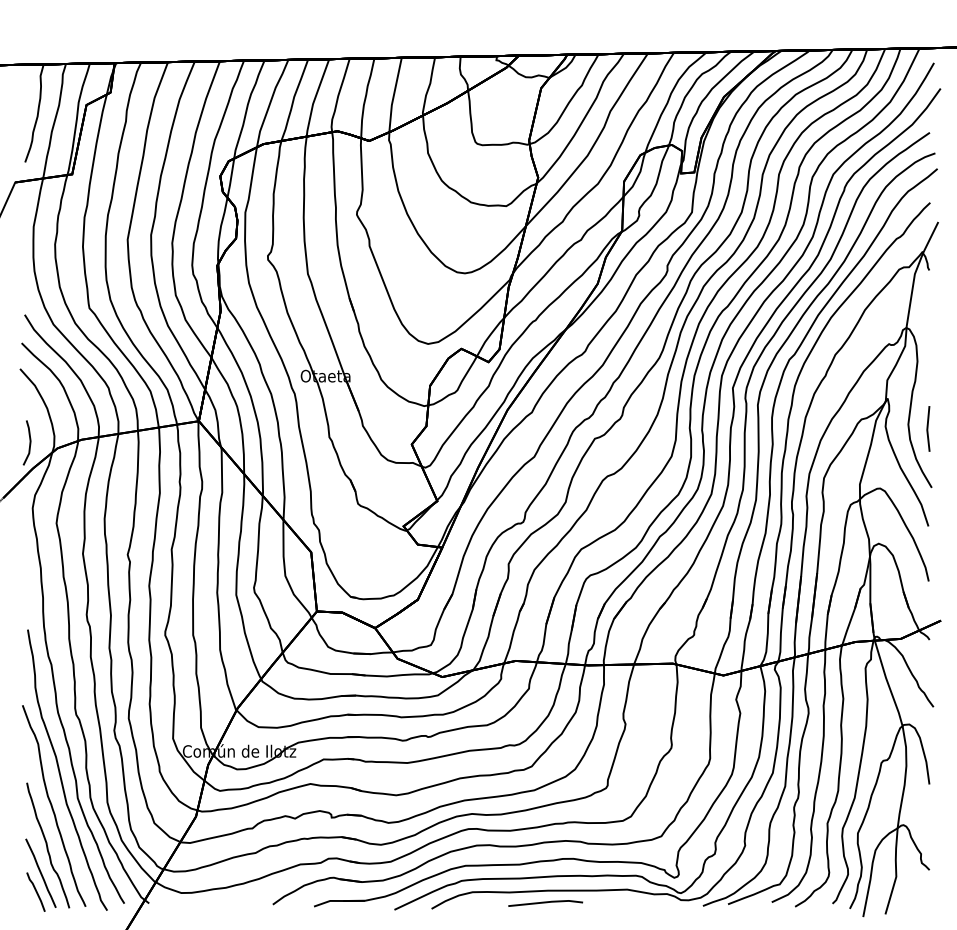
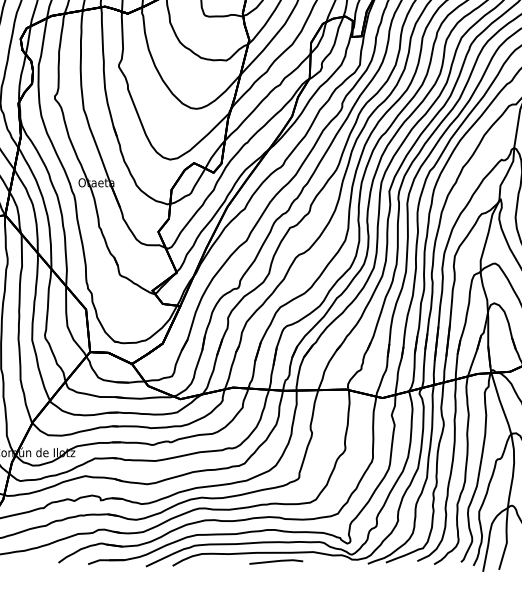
line: (545, 903) -> (276, 562), moved

